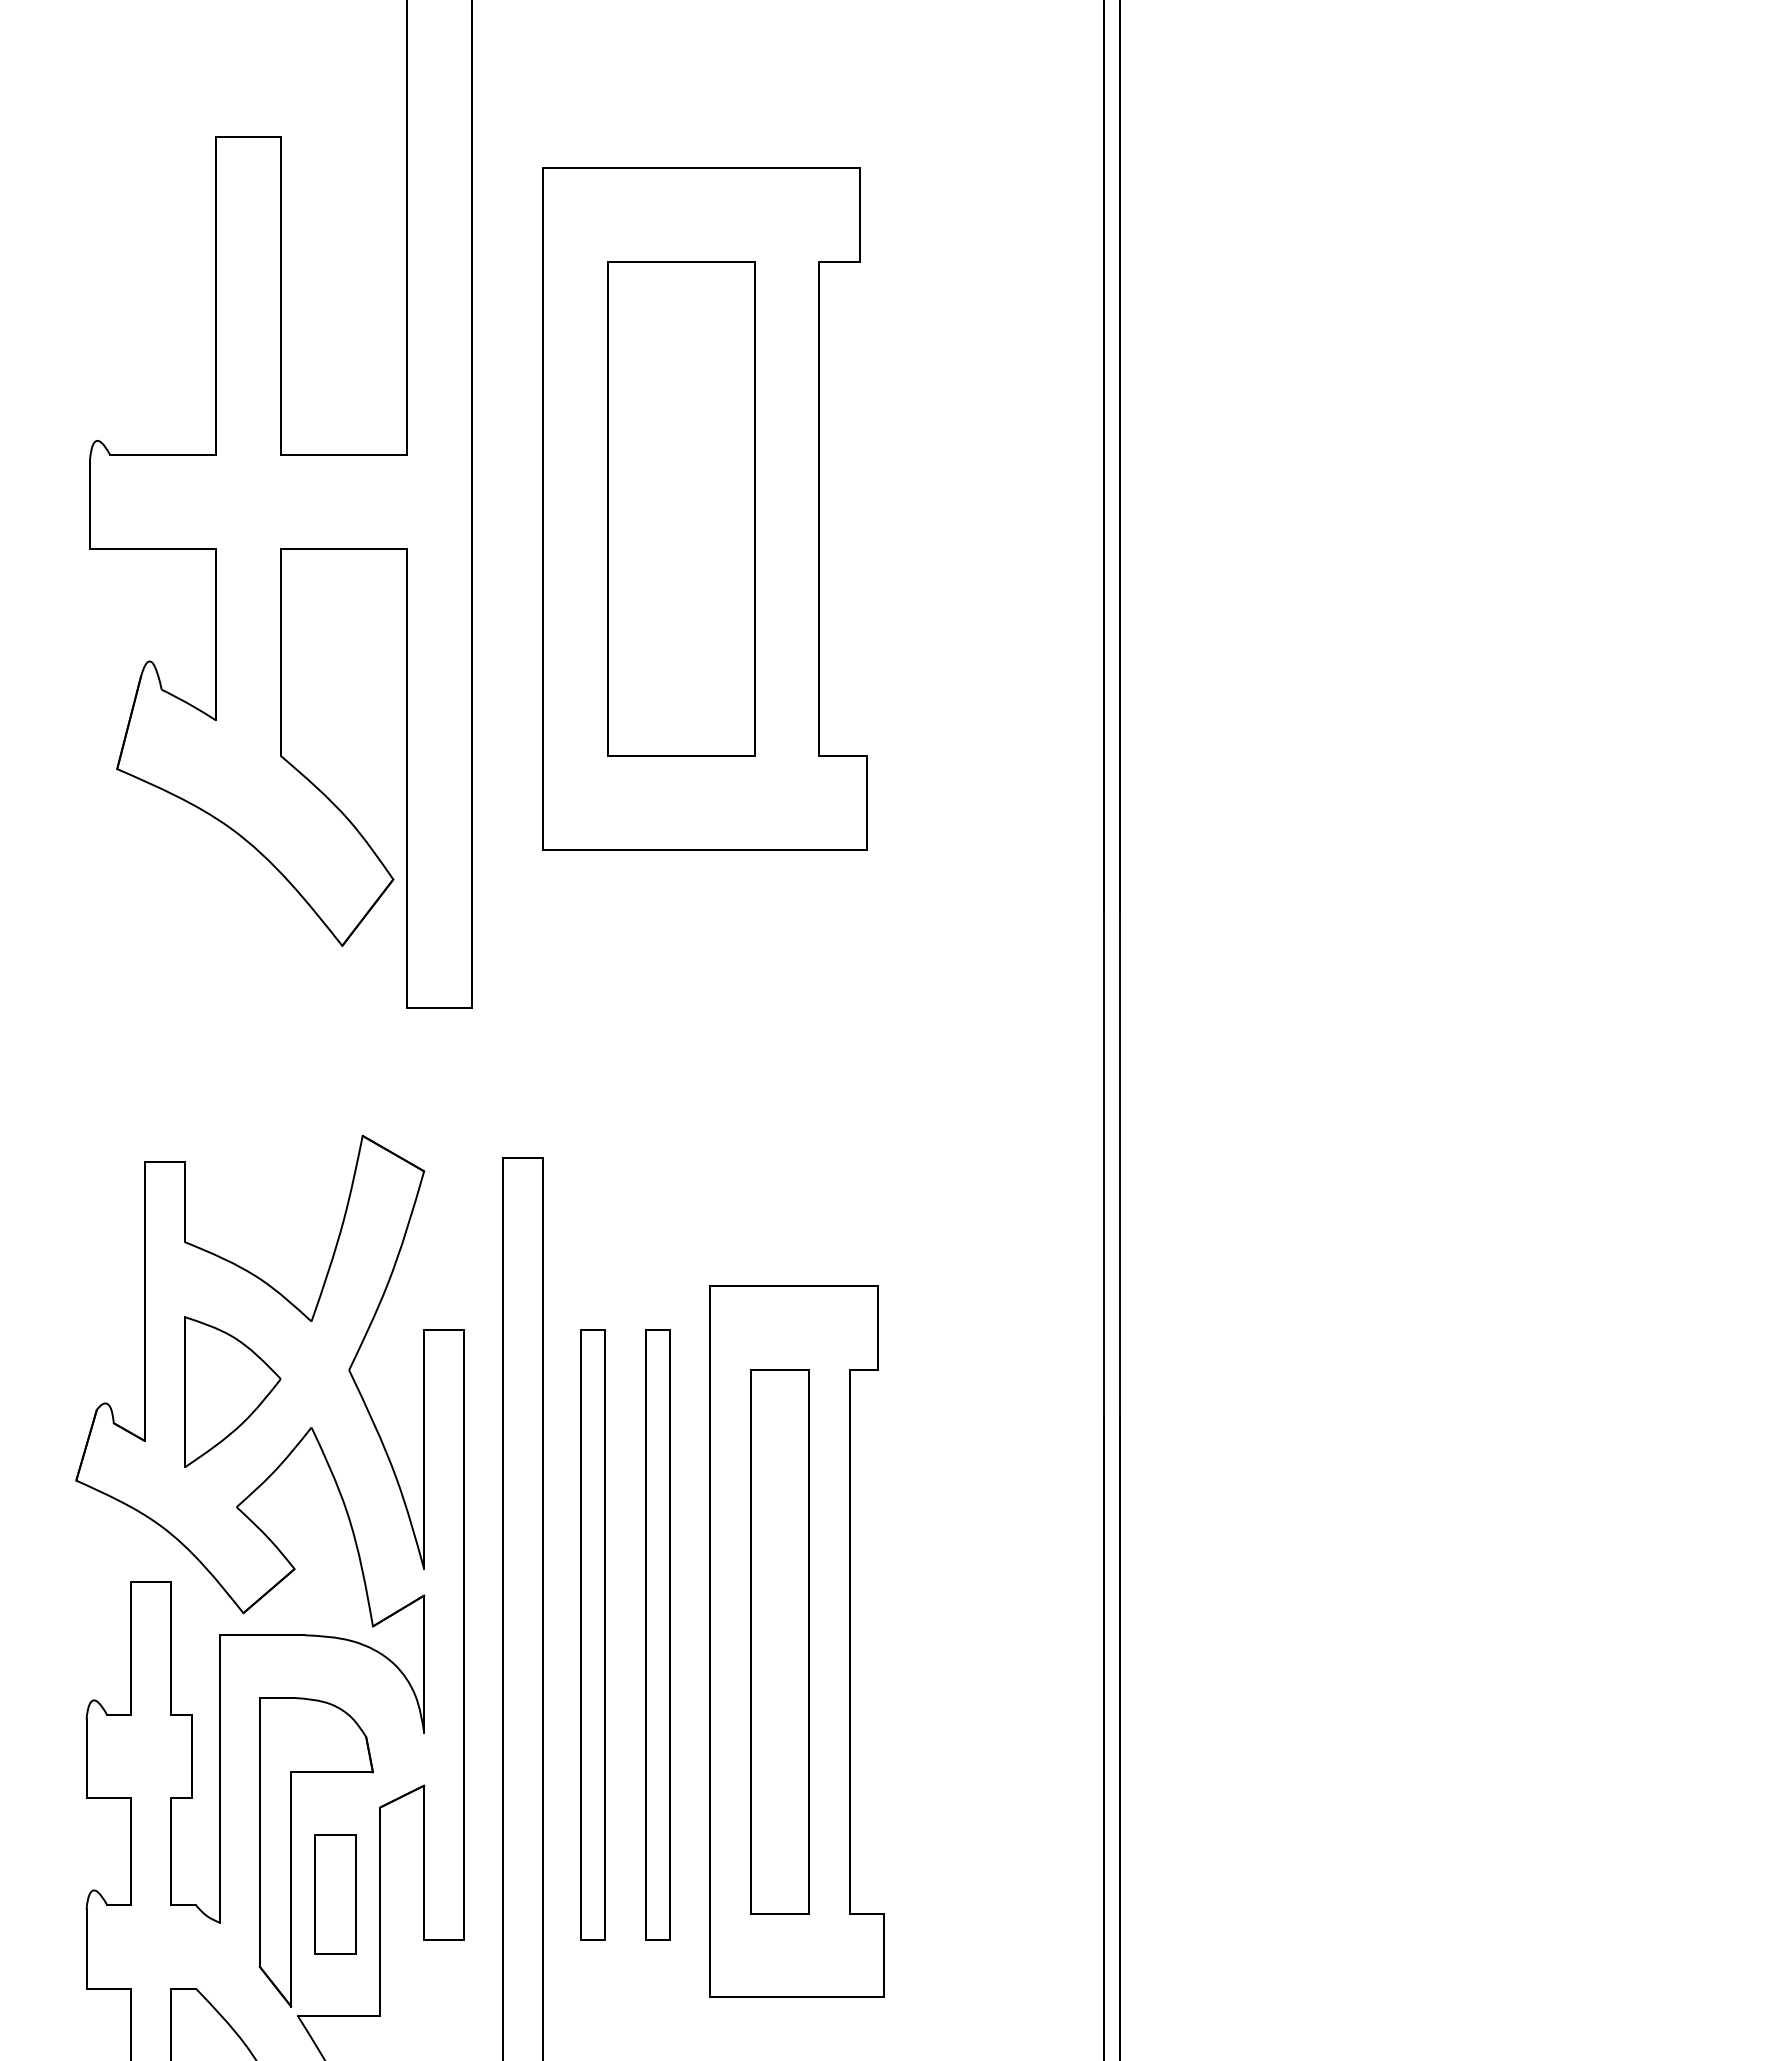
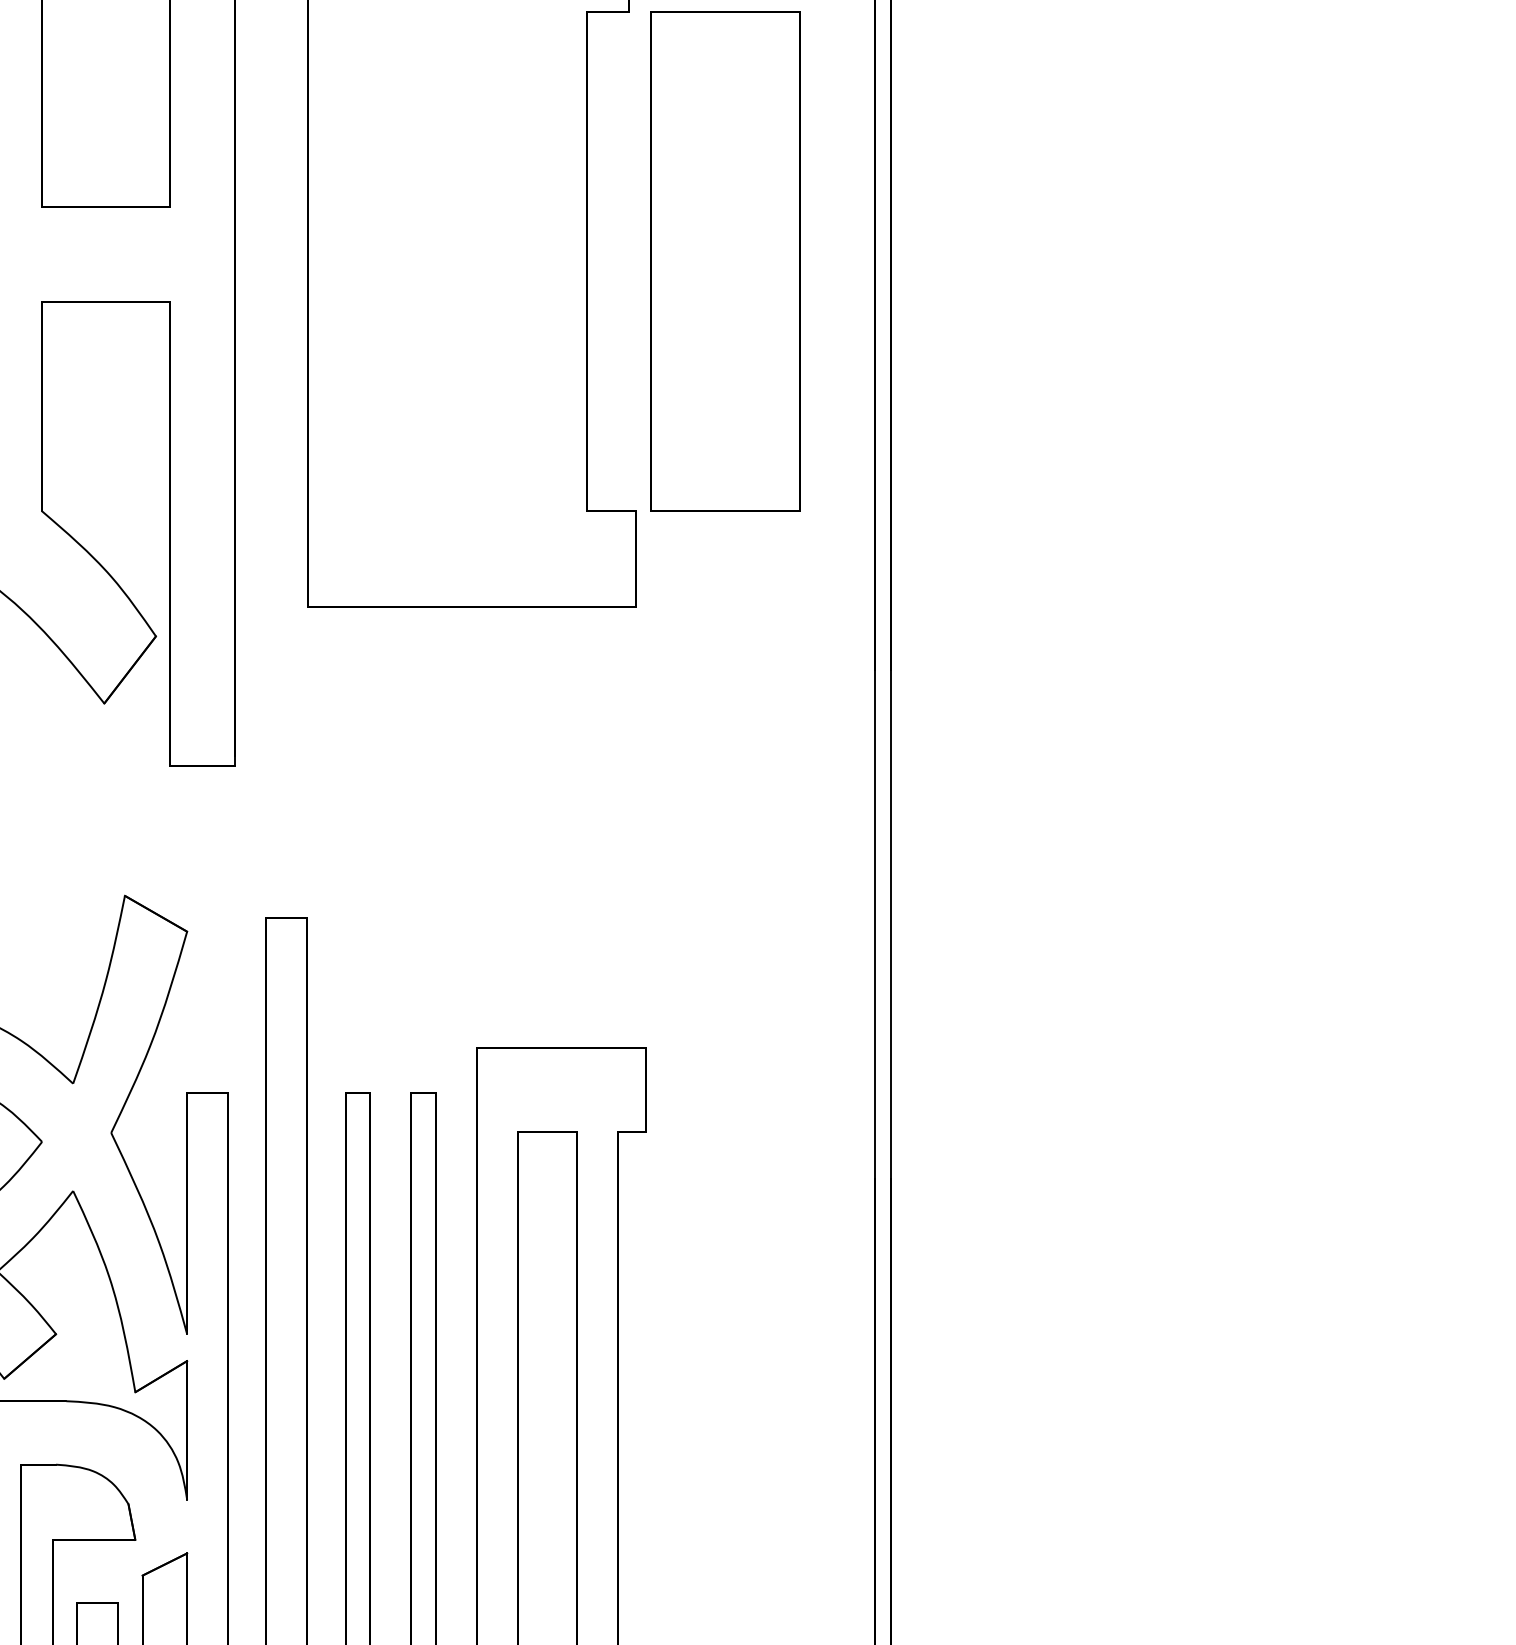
part: (681, 508) -> (725, 260), moved

